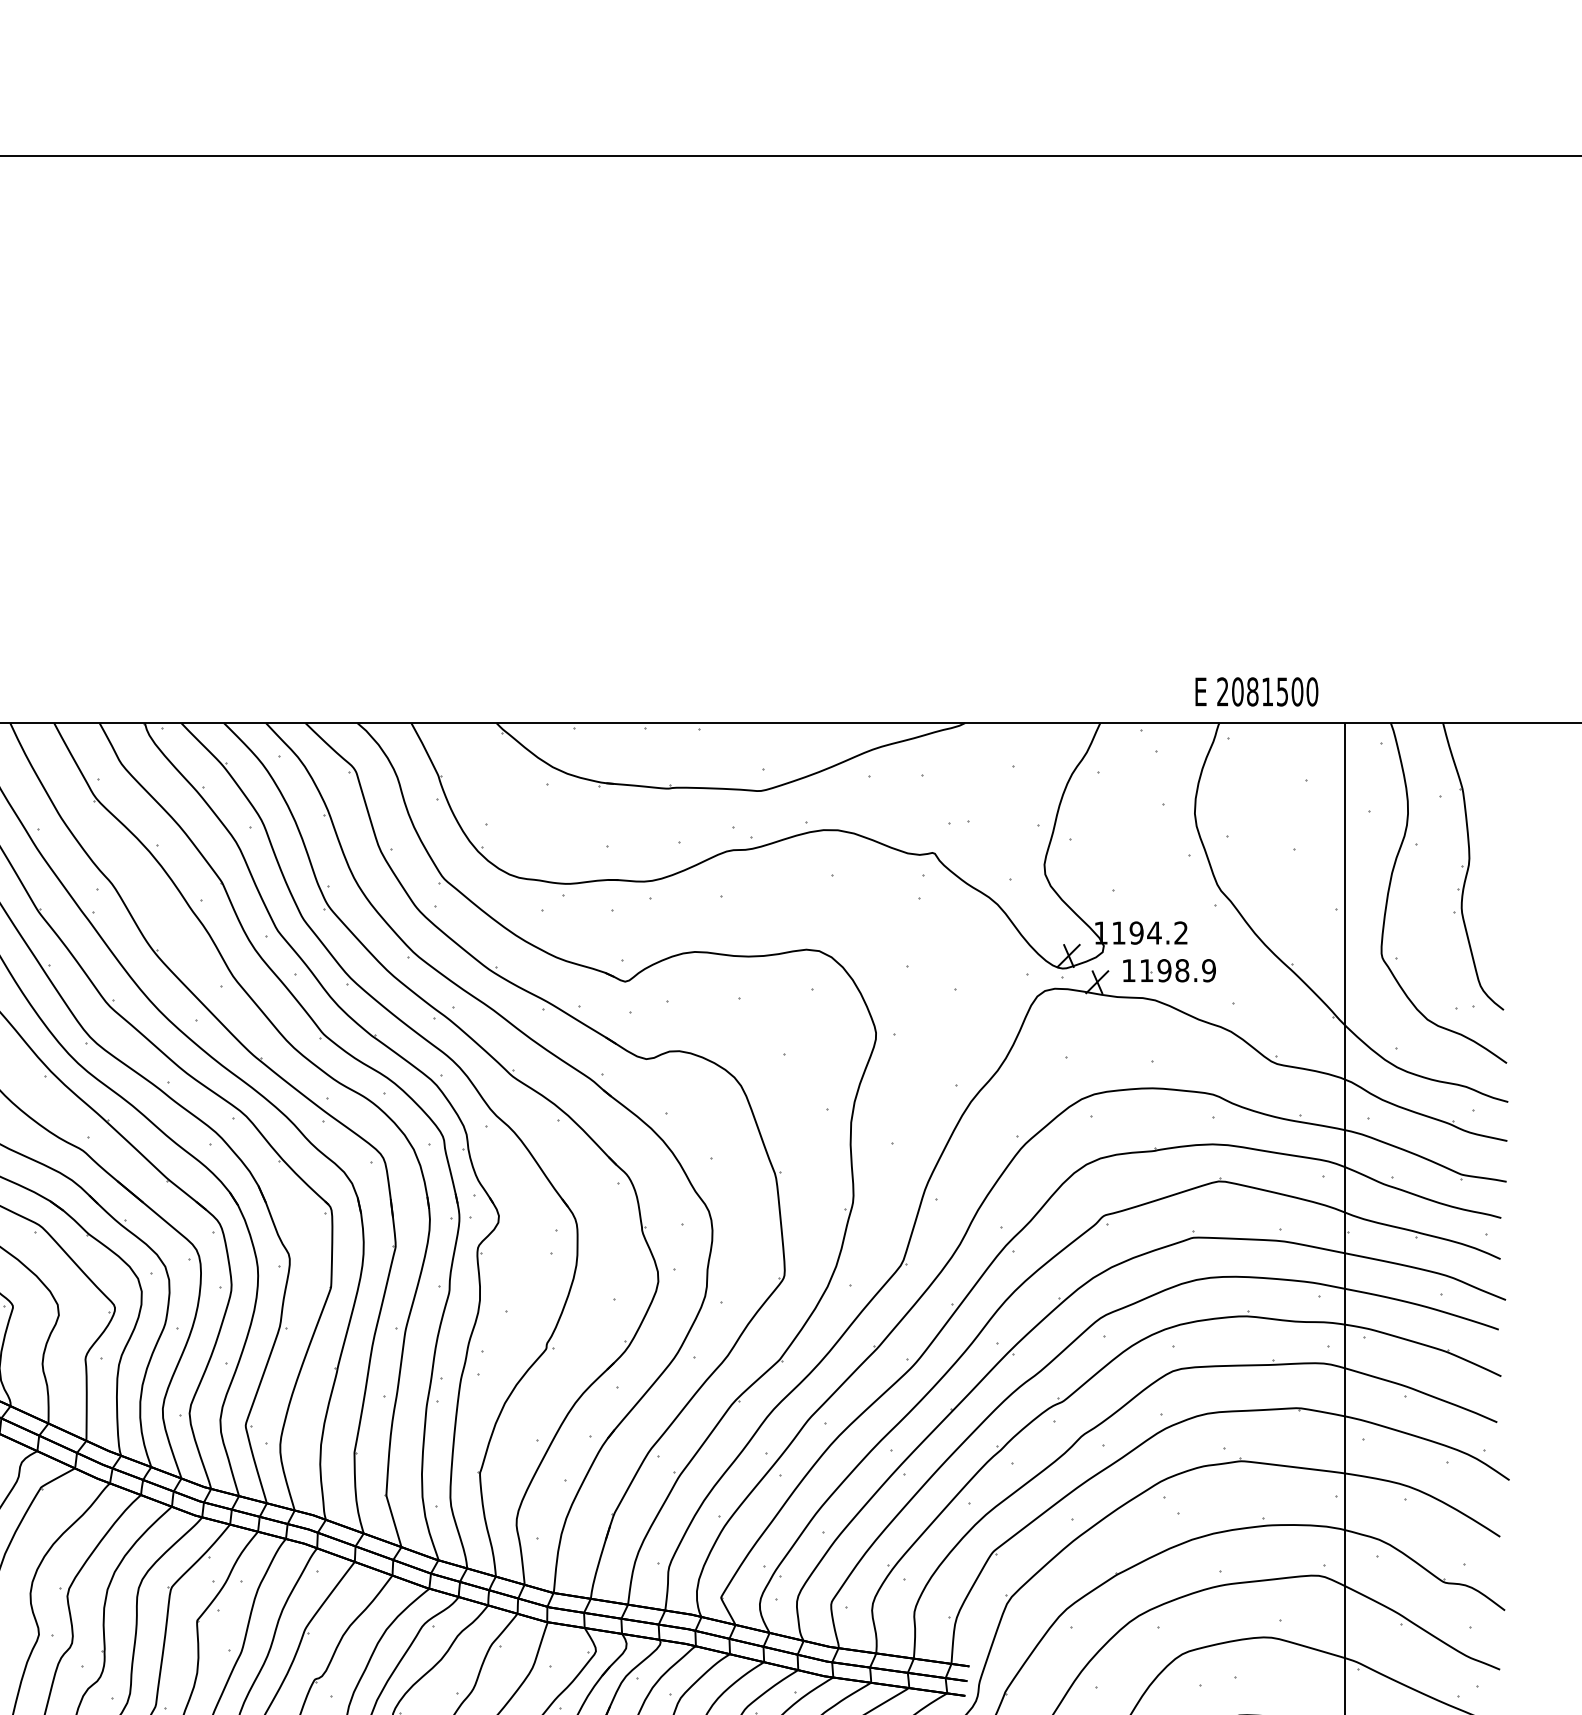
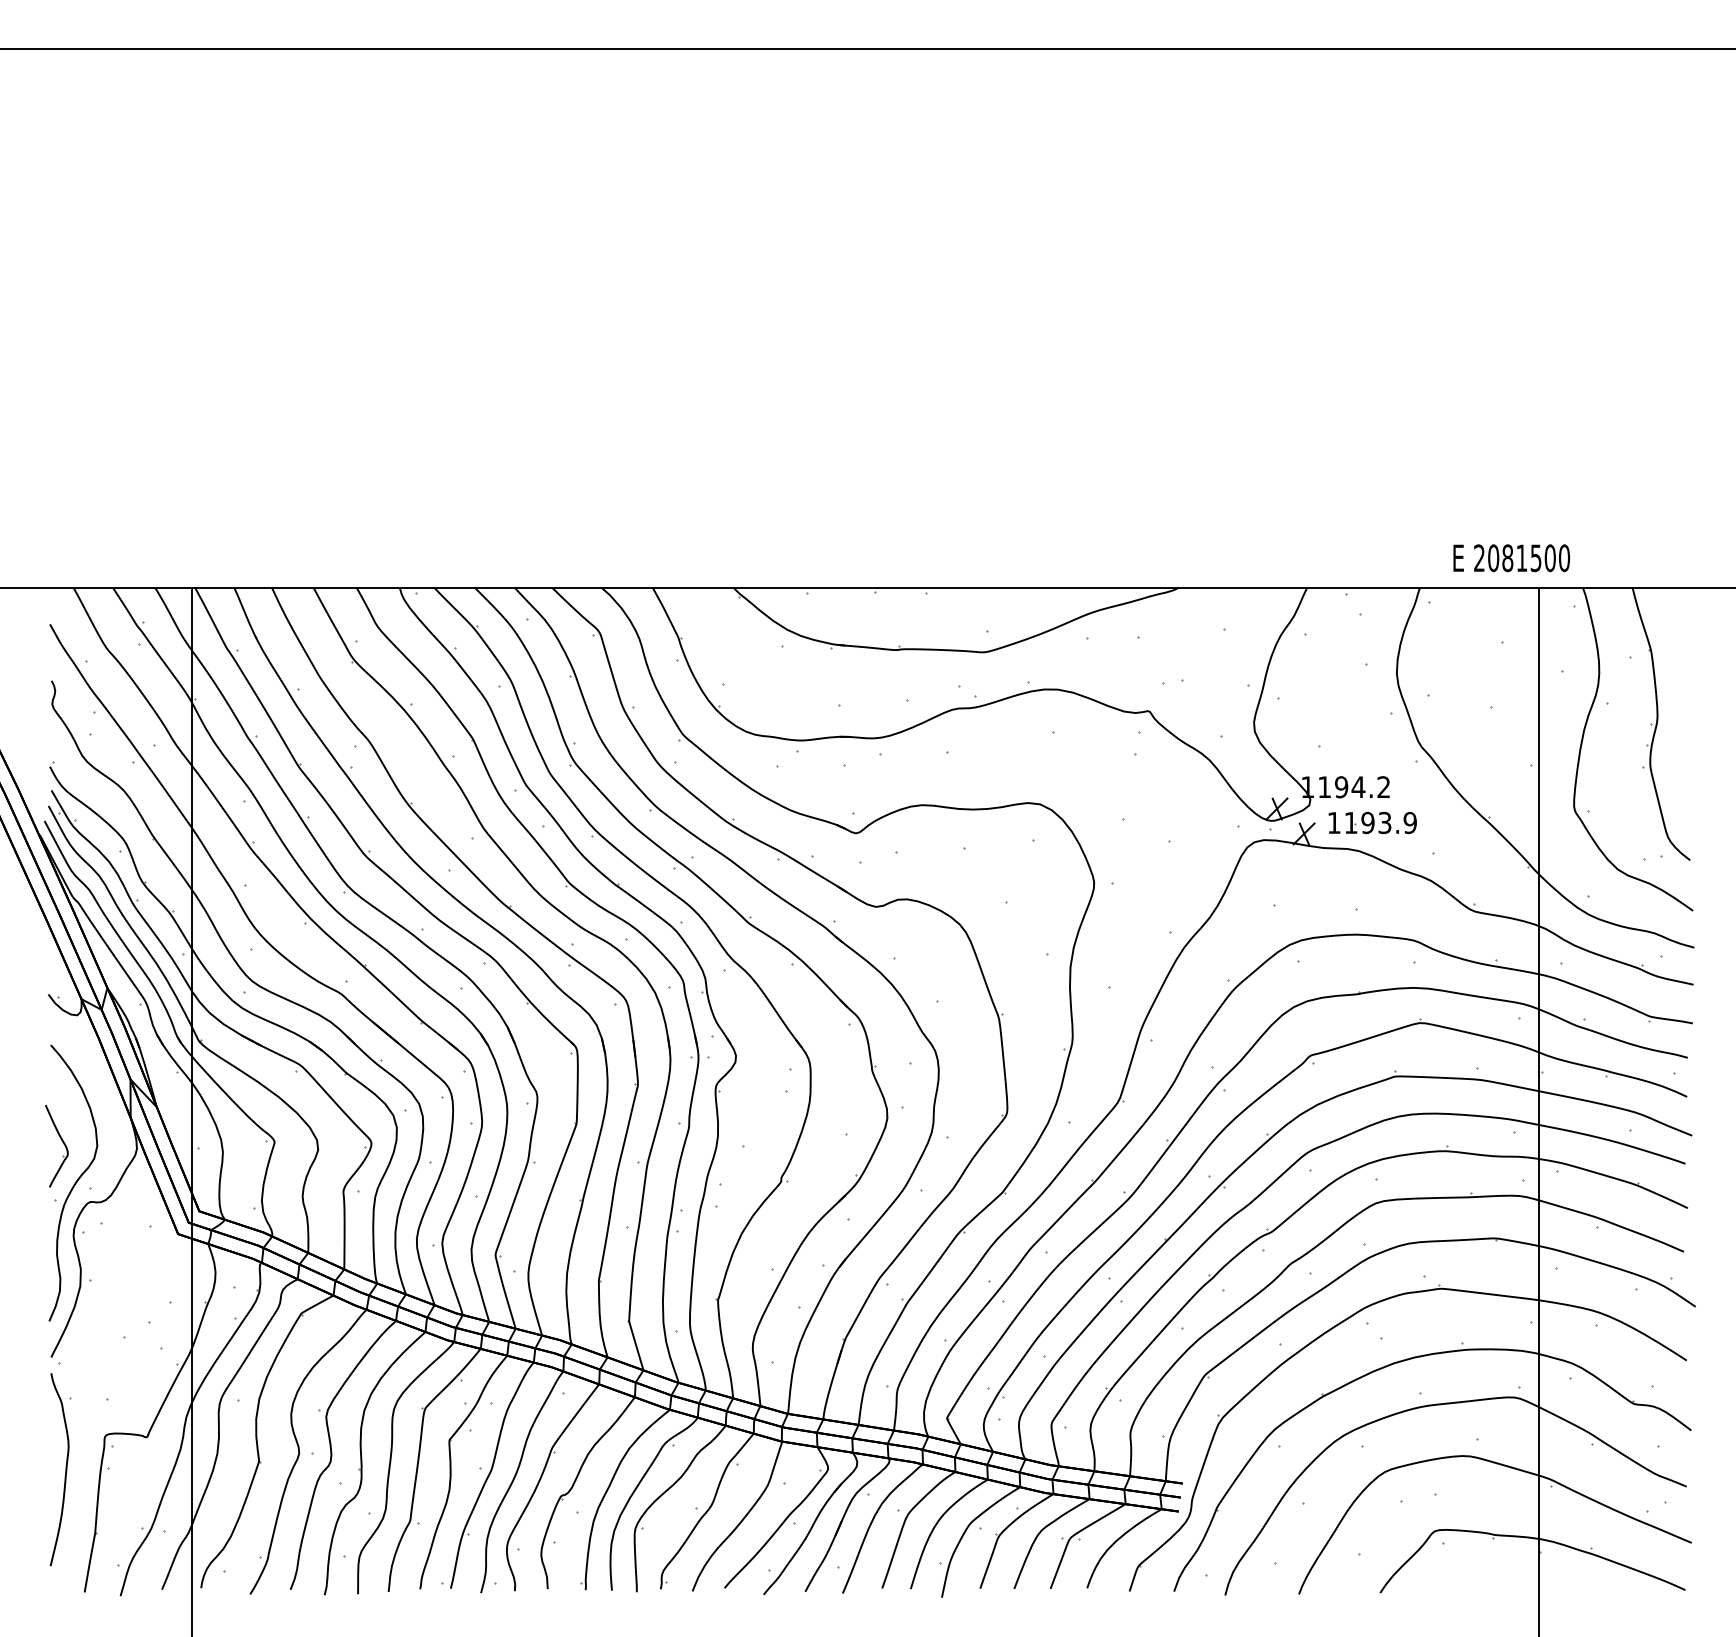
text: (1256, 692) -> (1511, 558), moved
text: (1181, 971) -> (1384, 823), 1198.9 -> 1193.9

